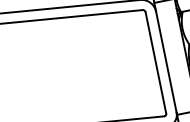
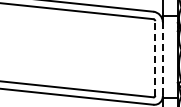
line: (155, 61) -> (155, 57), solid -> dashed
line: (166, 62) -> (162, 59), solid -> dashed

